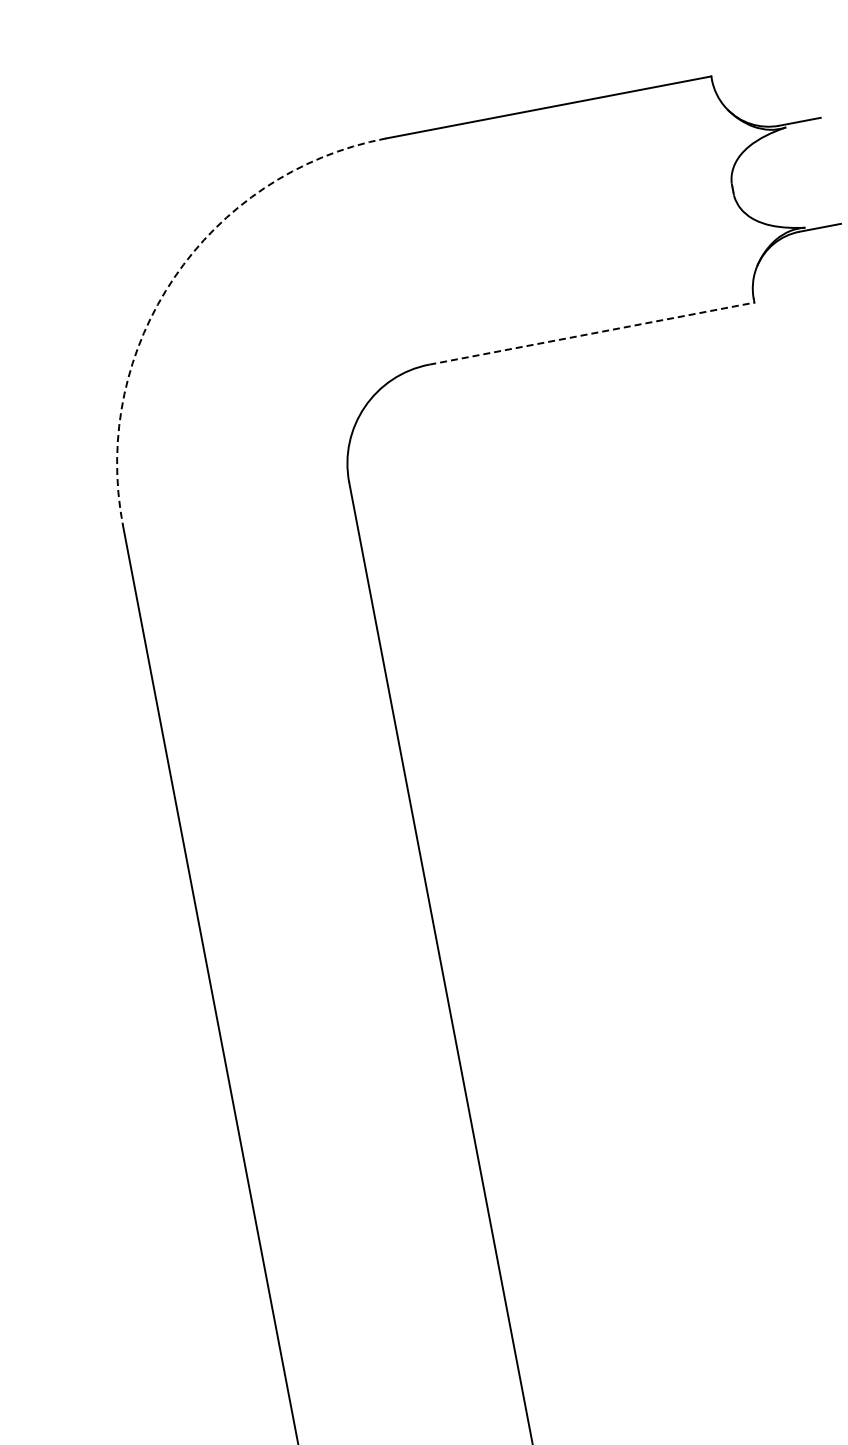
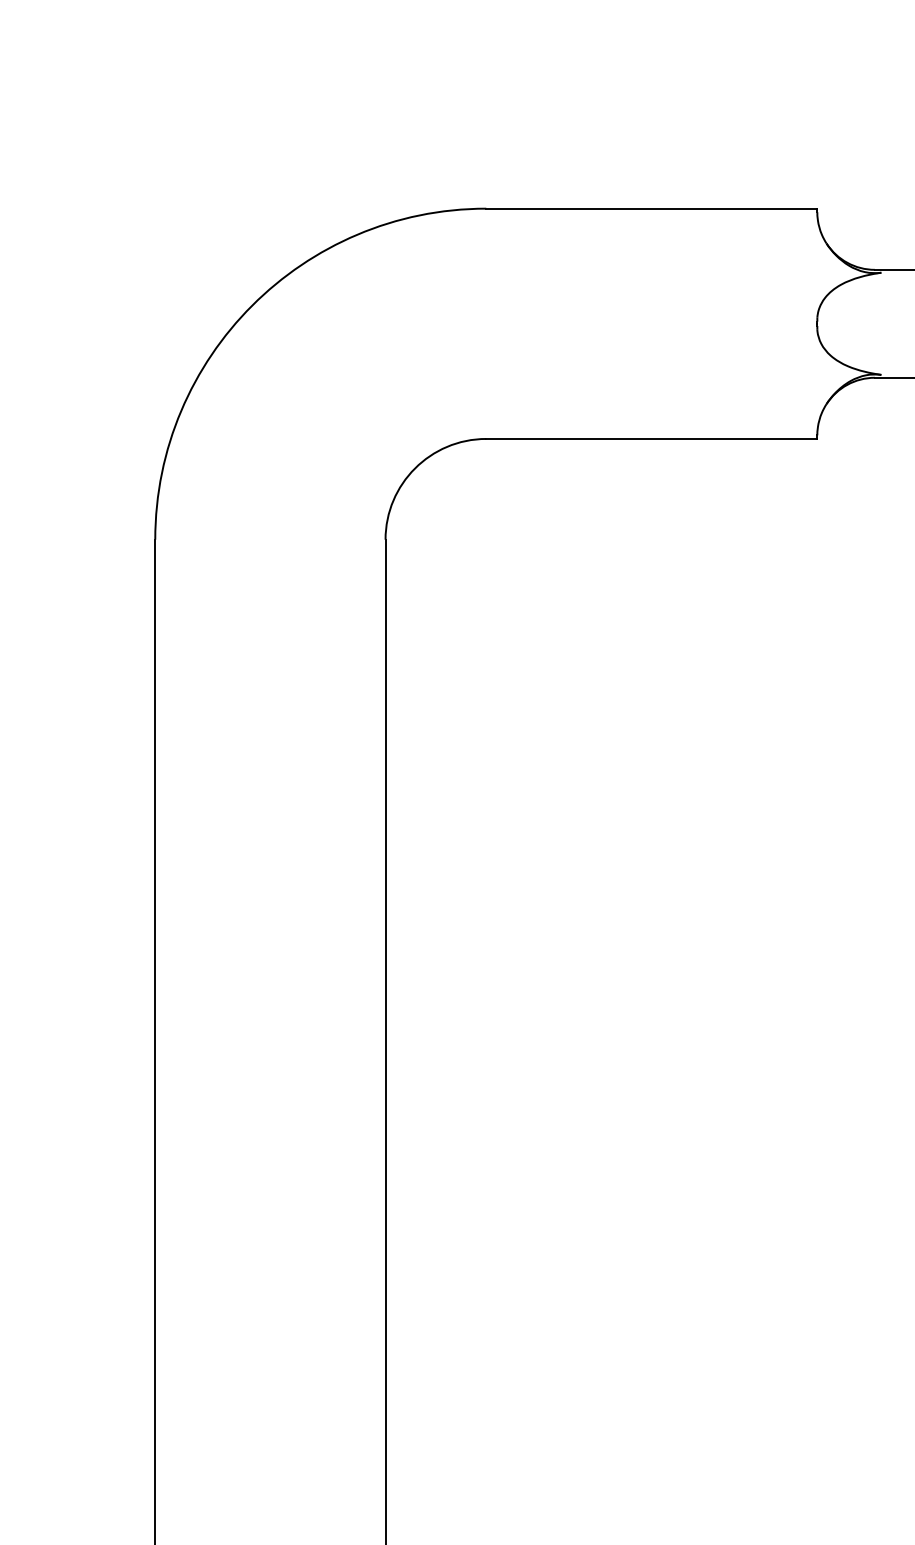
arc: (174, 277) -> (252, 305), dashed -> solid
line: (591, 333) -> (651, 438), dashed -> solid

